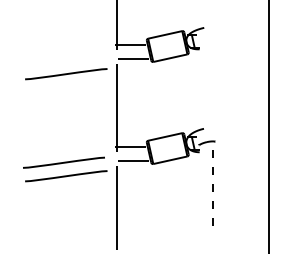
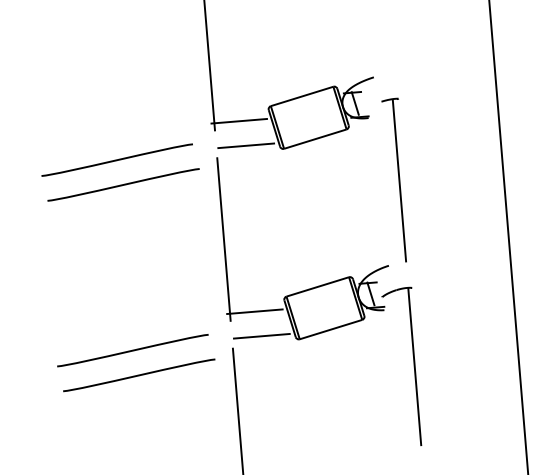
line: (63, 60) -> (116, 159), added
part: (211, 83) -> (395, 180), added
line: (213, 183) -> (415, 366), dashed -> solid

